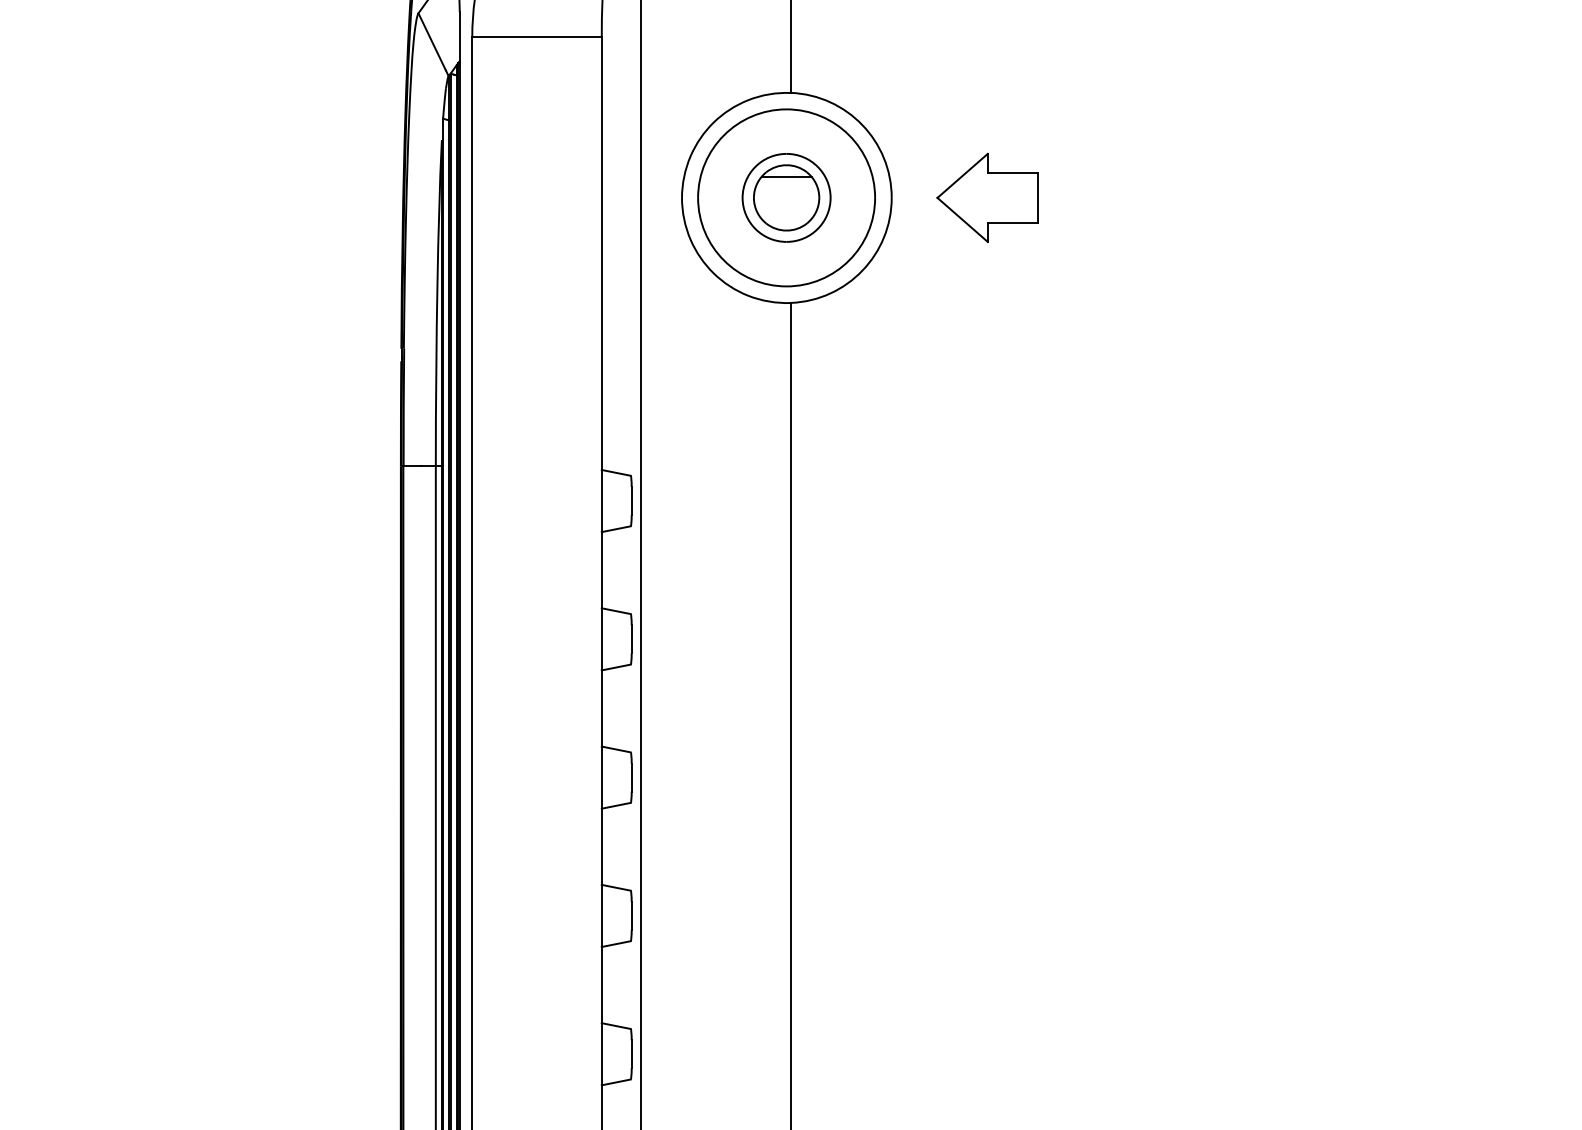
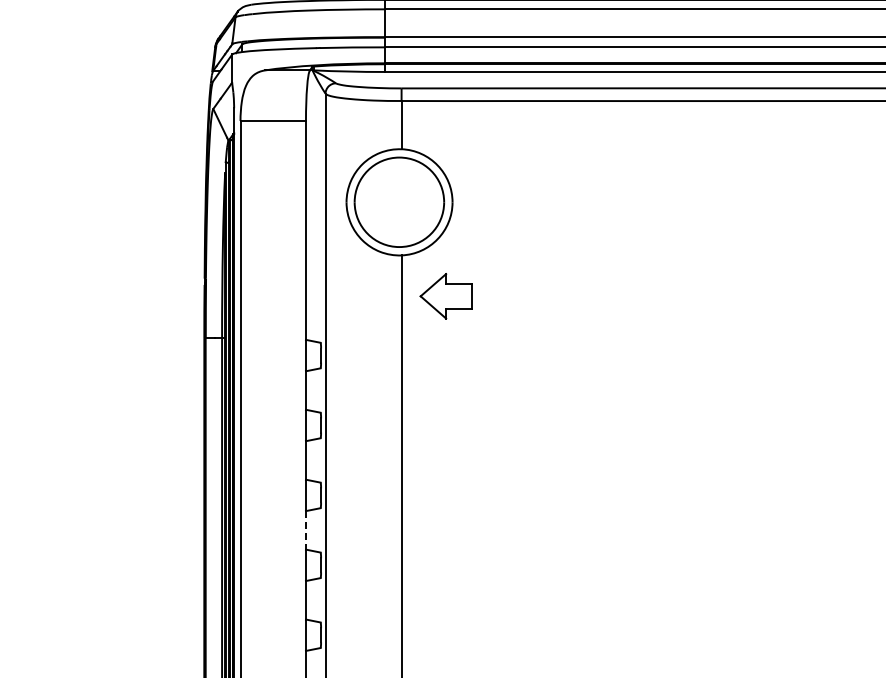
part: (786, 198) -> (399, 202), removed
part: (986, 198) -> (445, 296), moved
line: (600, 847) -> (305, 530), solid -> dashed

